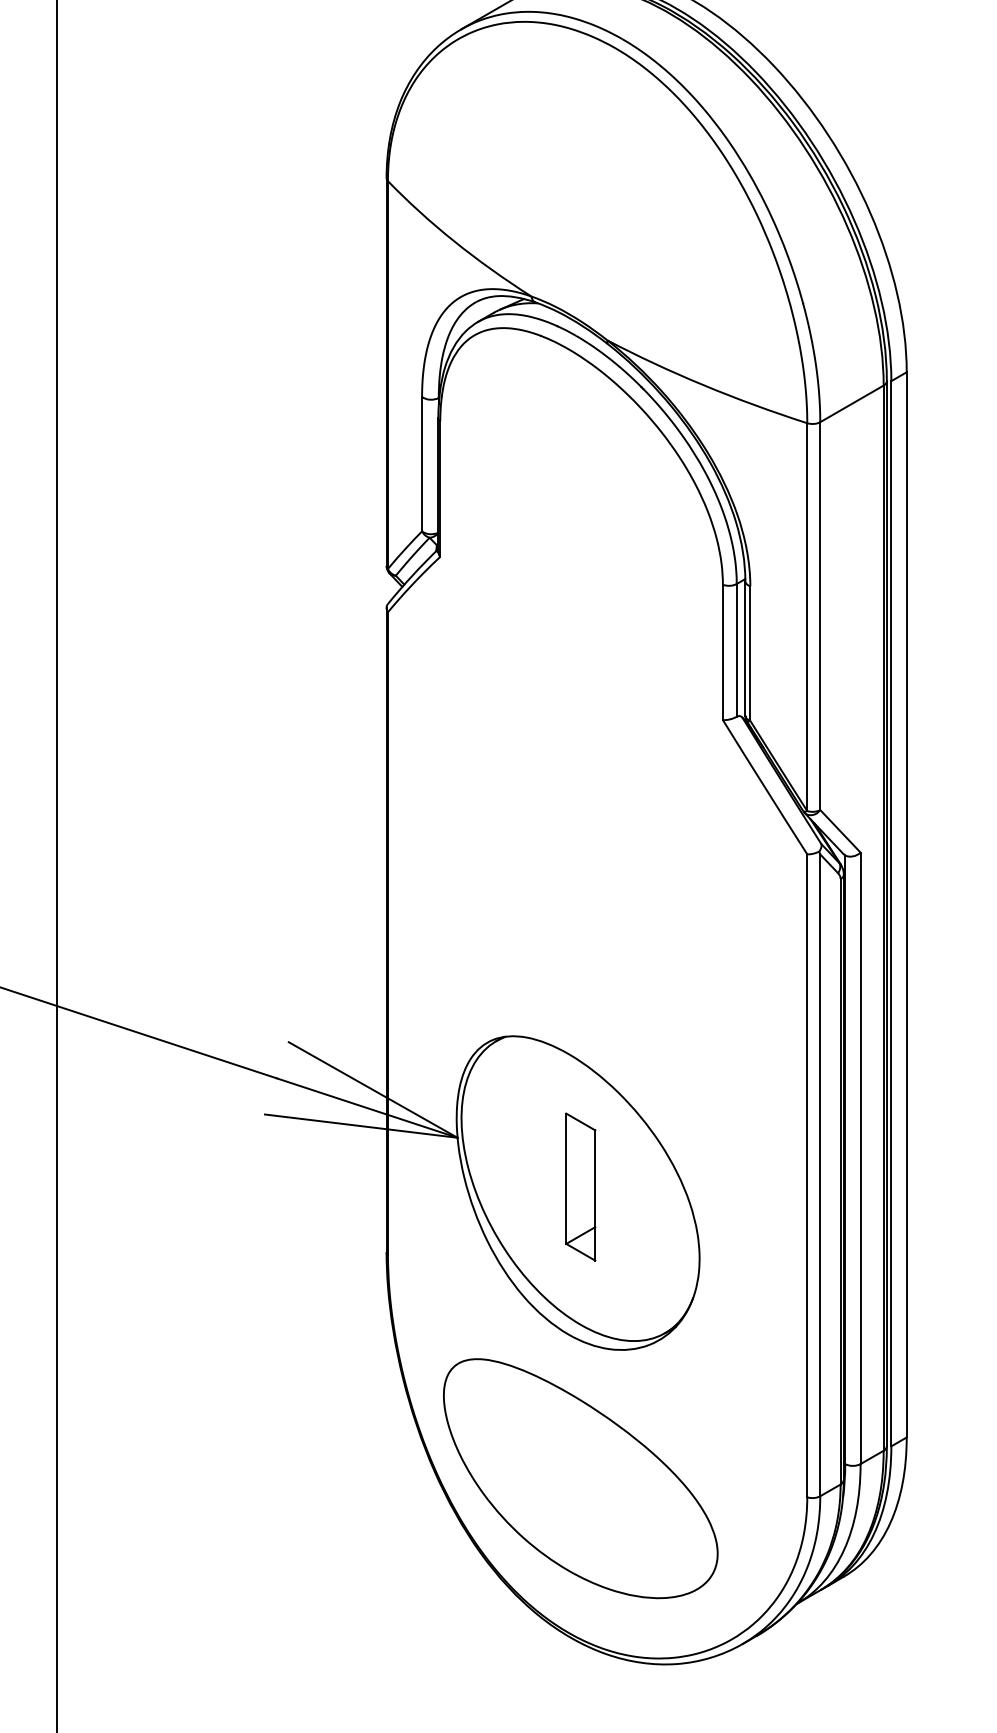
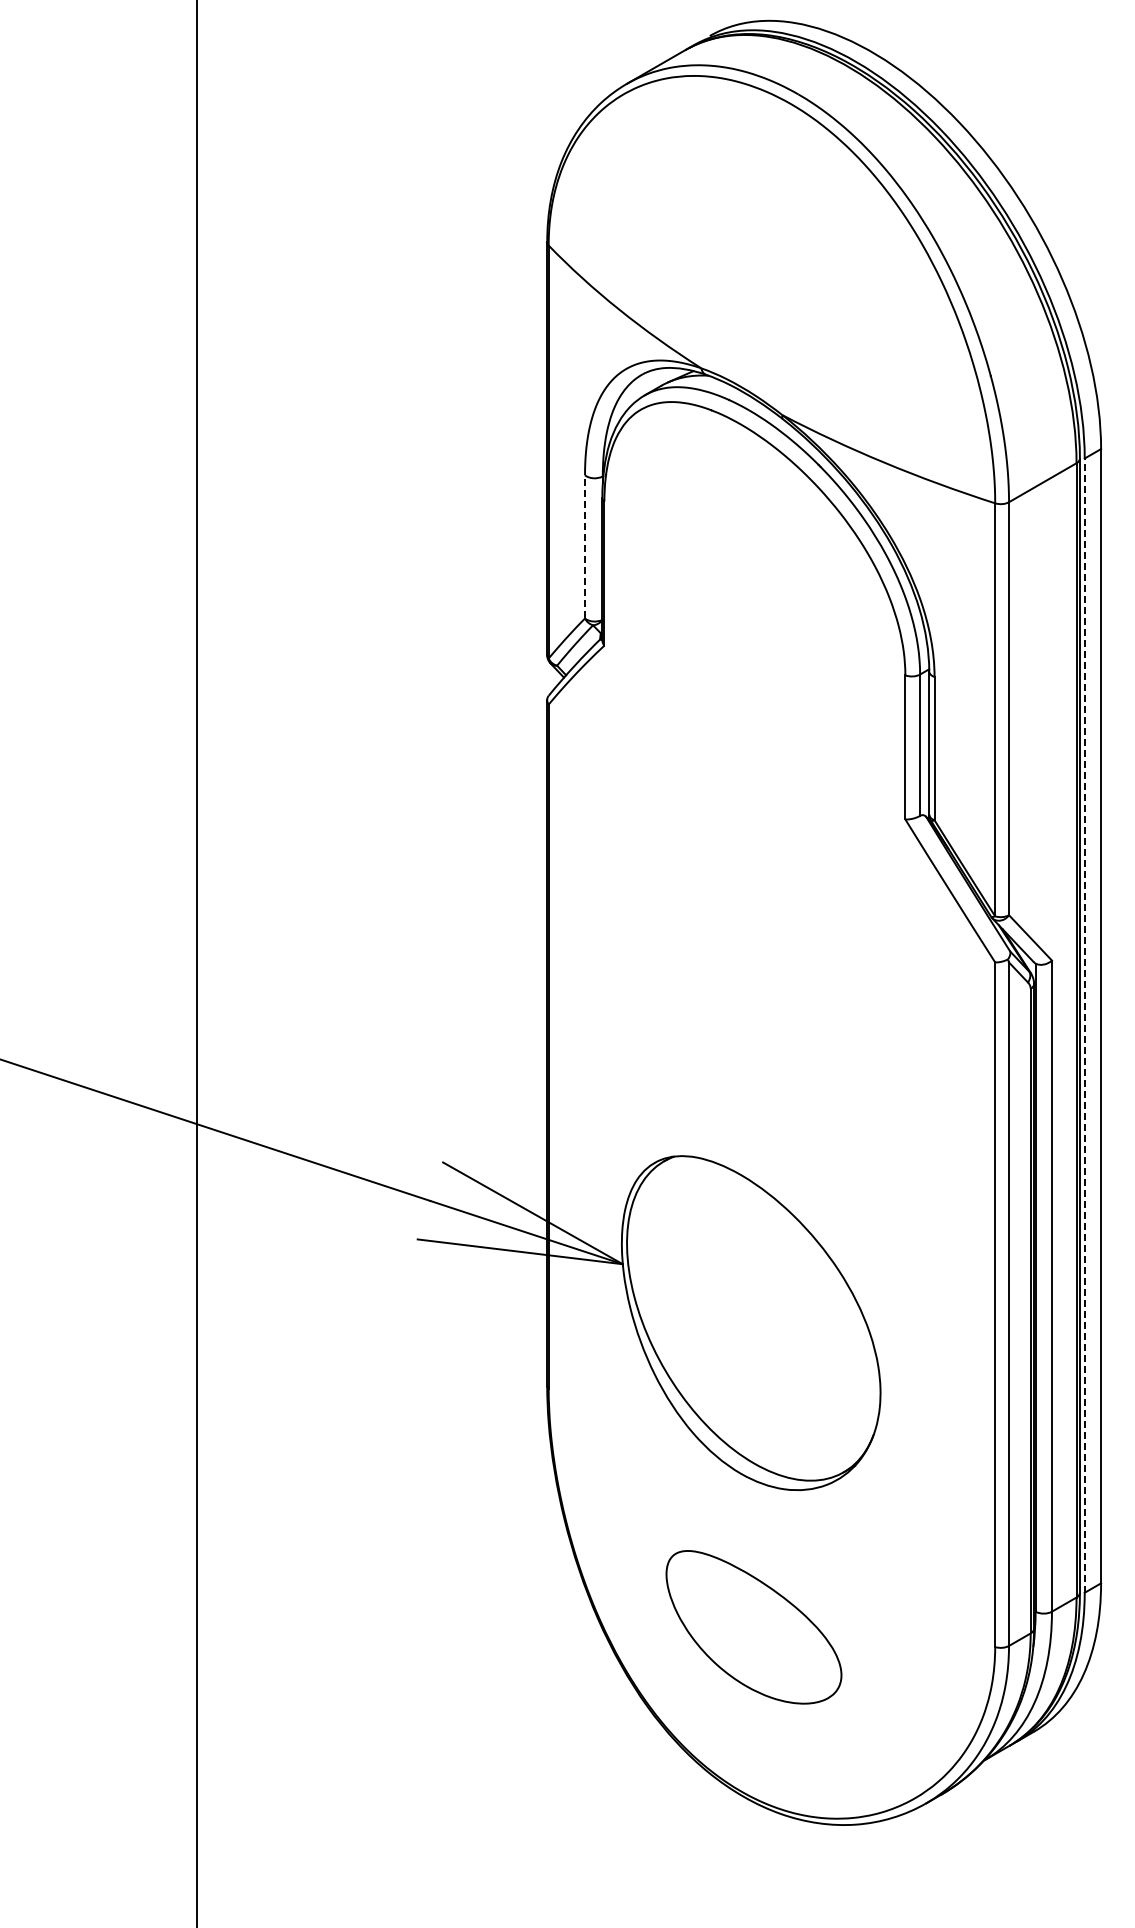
line: (422, 463) -> (585, 546), solid -> dashed
line: (891, 913) -> (1084, 1025), solid -> dashed
part: (580, 1186) -> (753, 1316), removed
part: (580, 1478) -> (753, 1627), size x0.6

